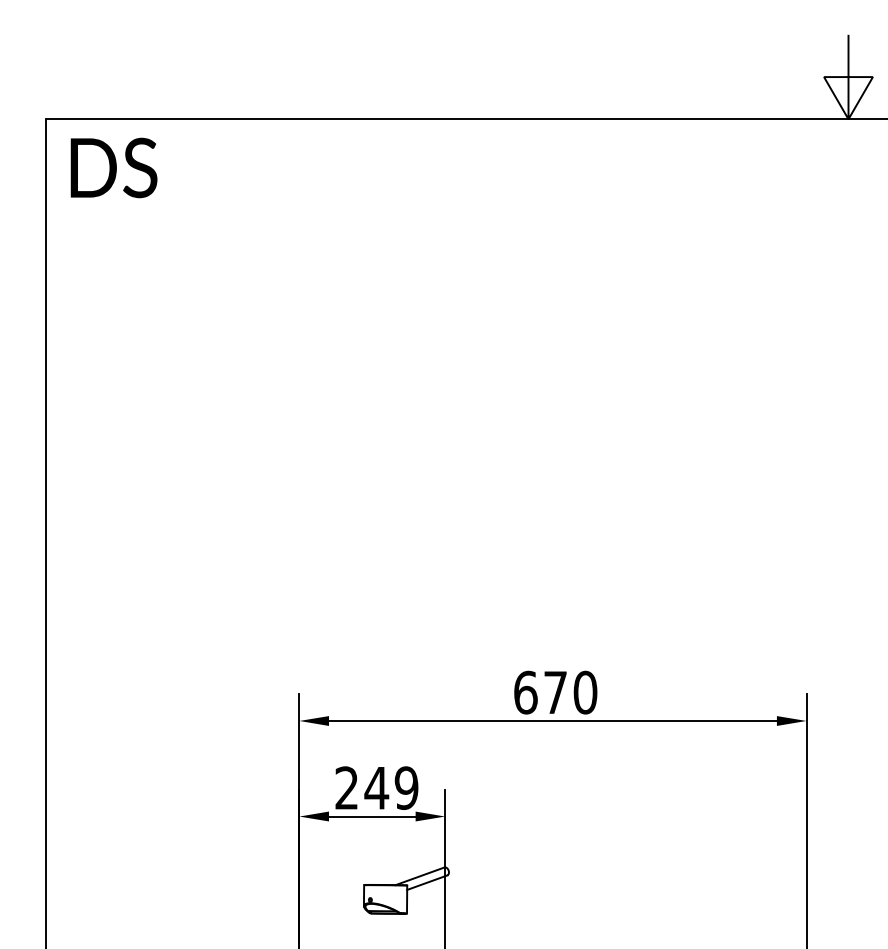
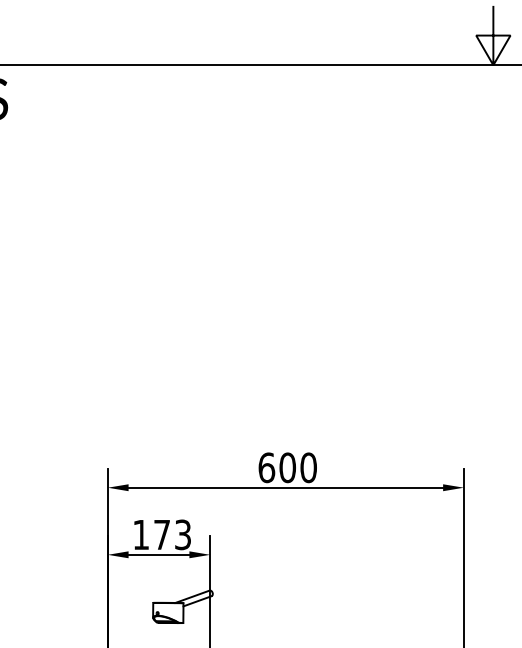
text: (555, 692) -> (287, 467), 670 -> 600
text: (376, 787) -> (161, 534), 249 -> 173

